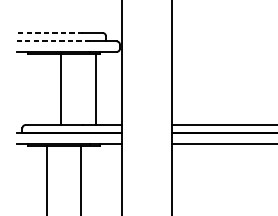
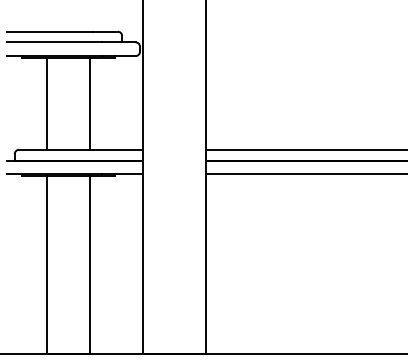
line: (50, 32) -> (50, 31), dashed -> solid
line: (53, 41) -> (54, 42), dashed -> solid
line: (61, 88) -> (46, 103), moved
line: (96, 88) -> (90, 103), moved

